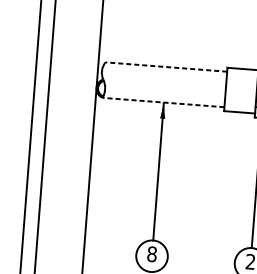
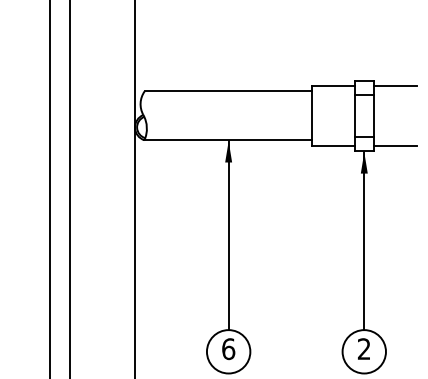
line: (166, 67) -> (228, 91), dashed -> solid
line: (163, 102) -> (228, 140), dashed -> solid
text: (152, 253) -> (228, 348), 8 -> 6

